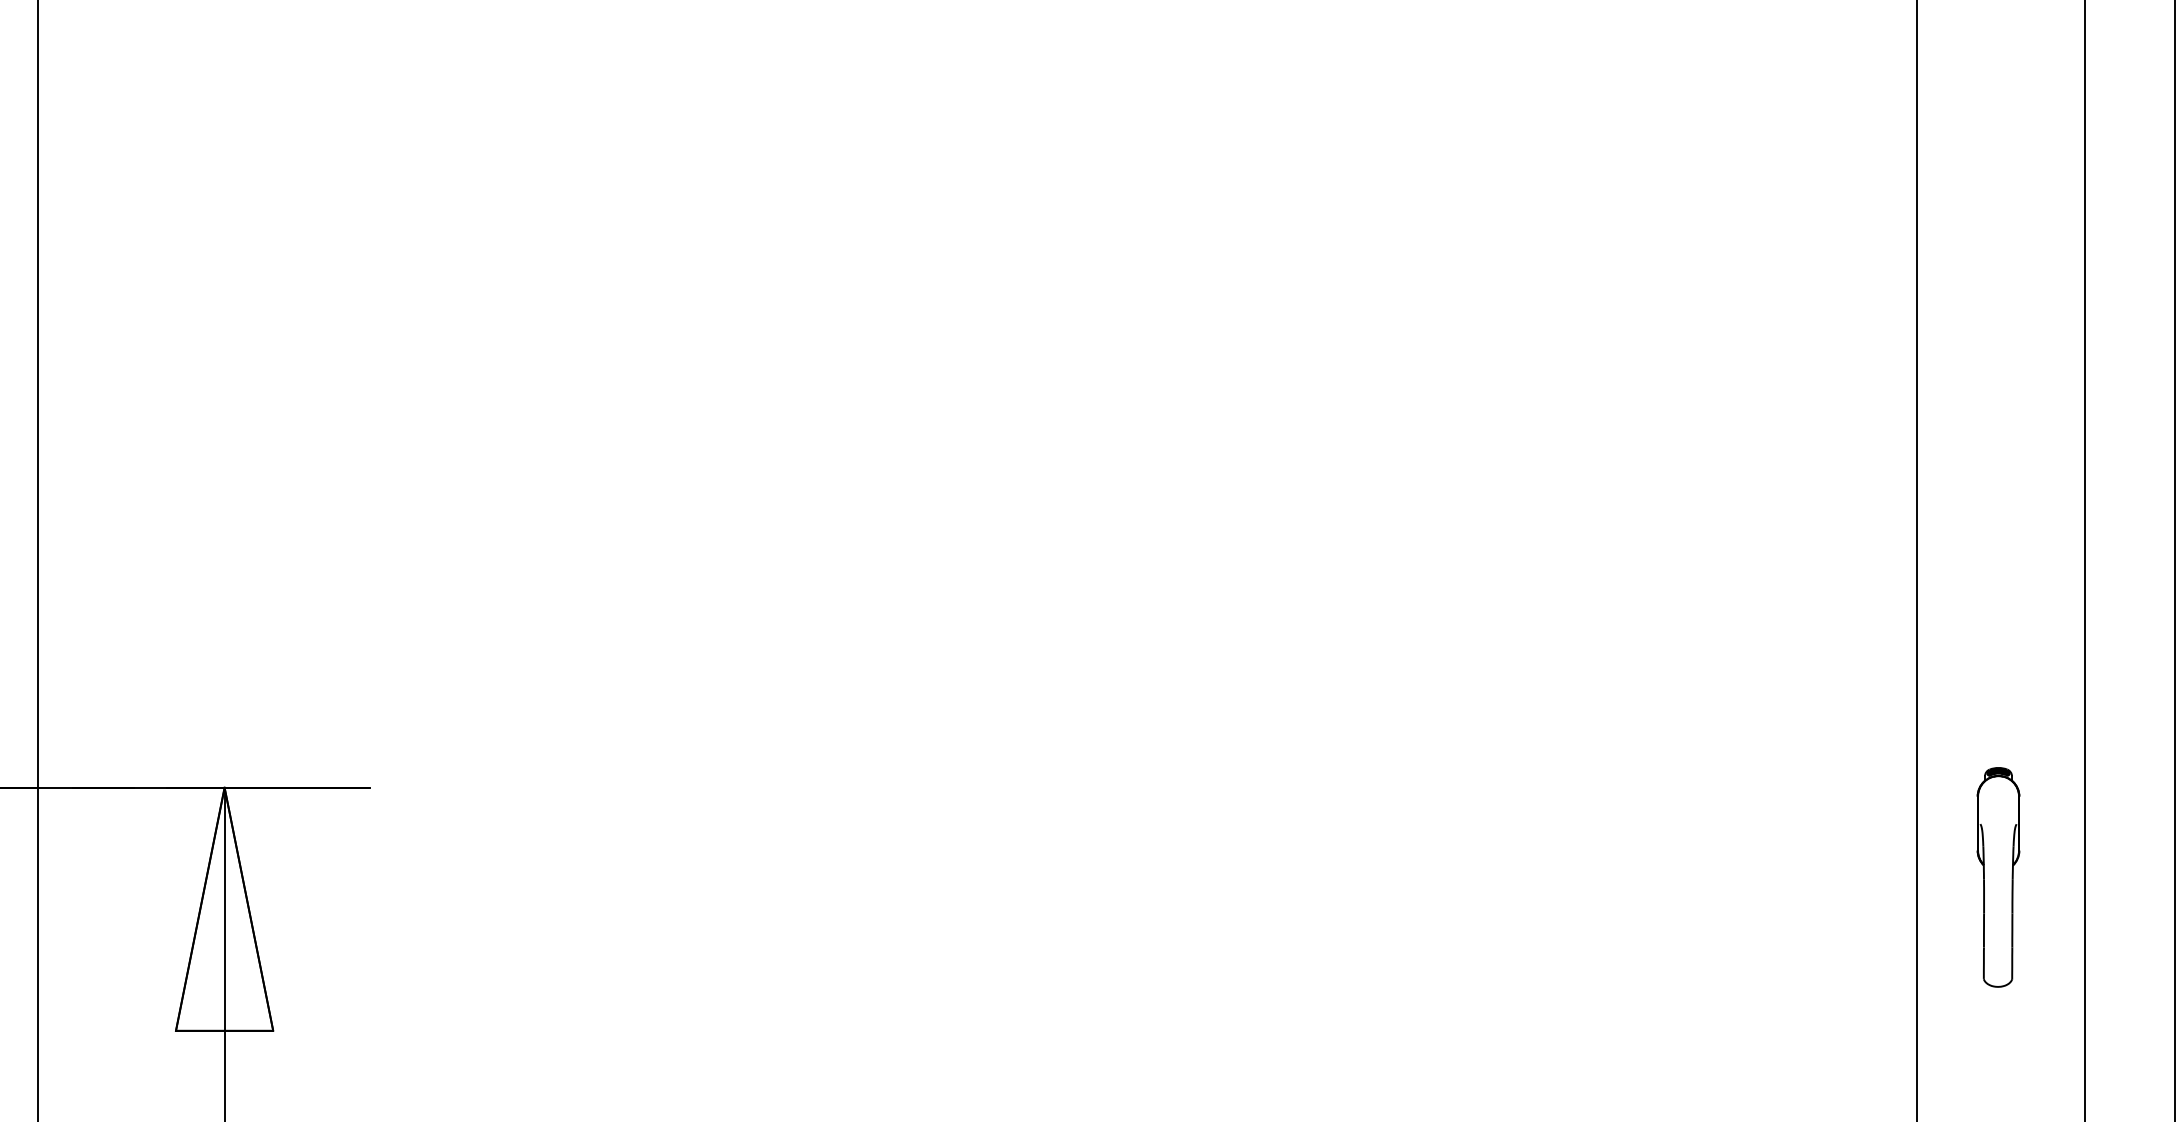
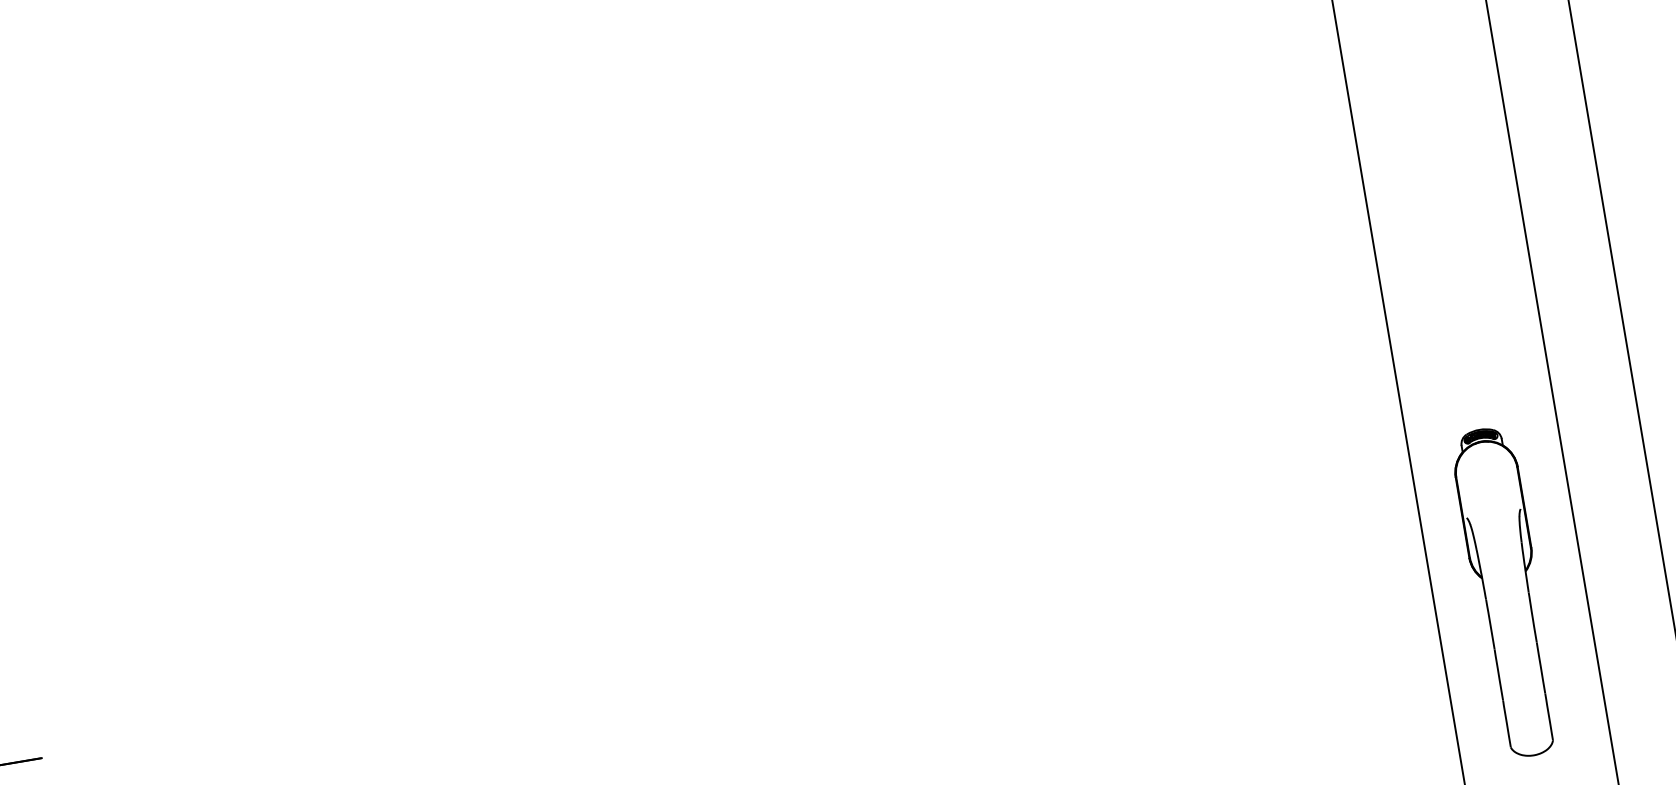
part: (1998, 877) -> (1507, 592), size x1.67

